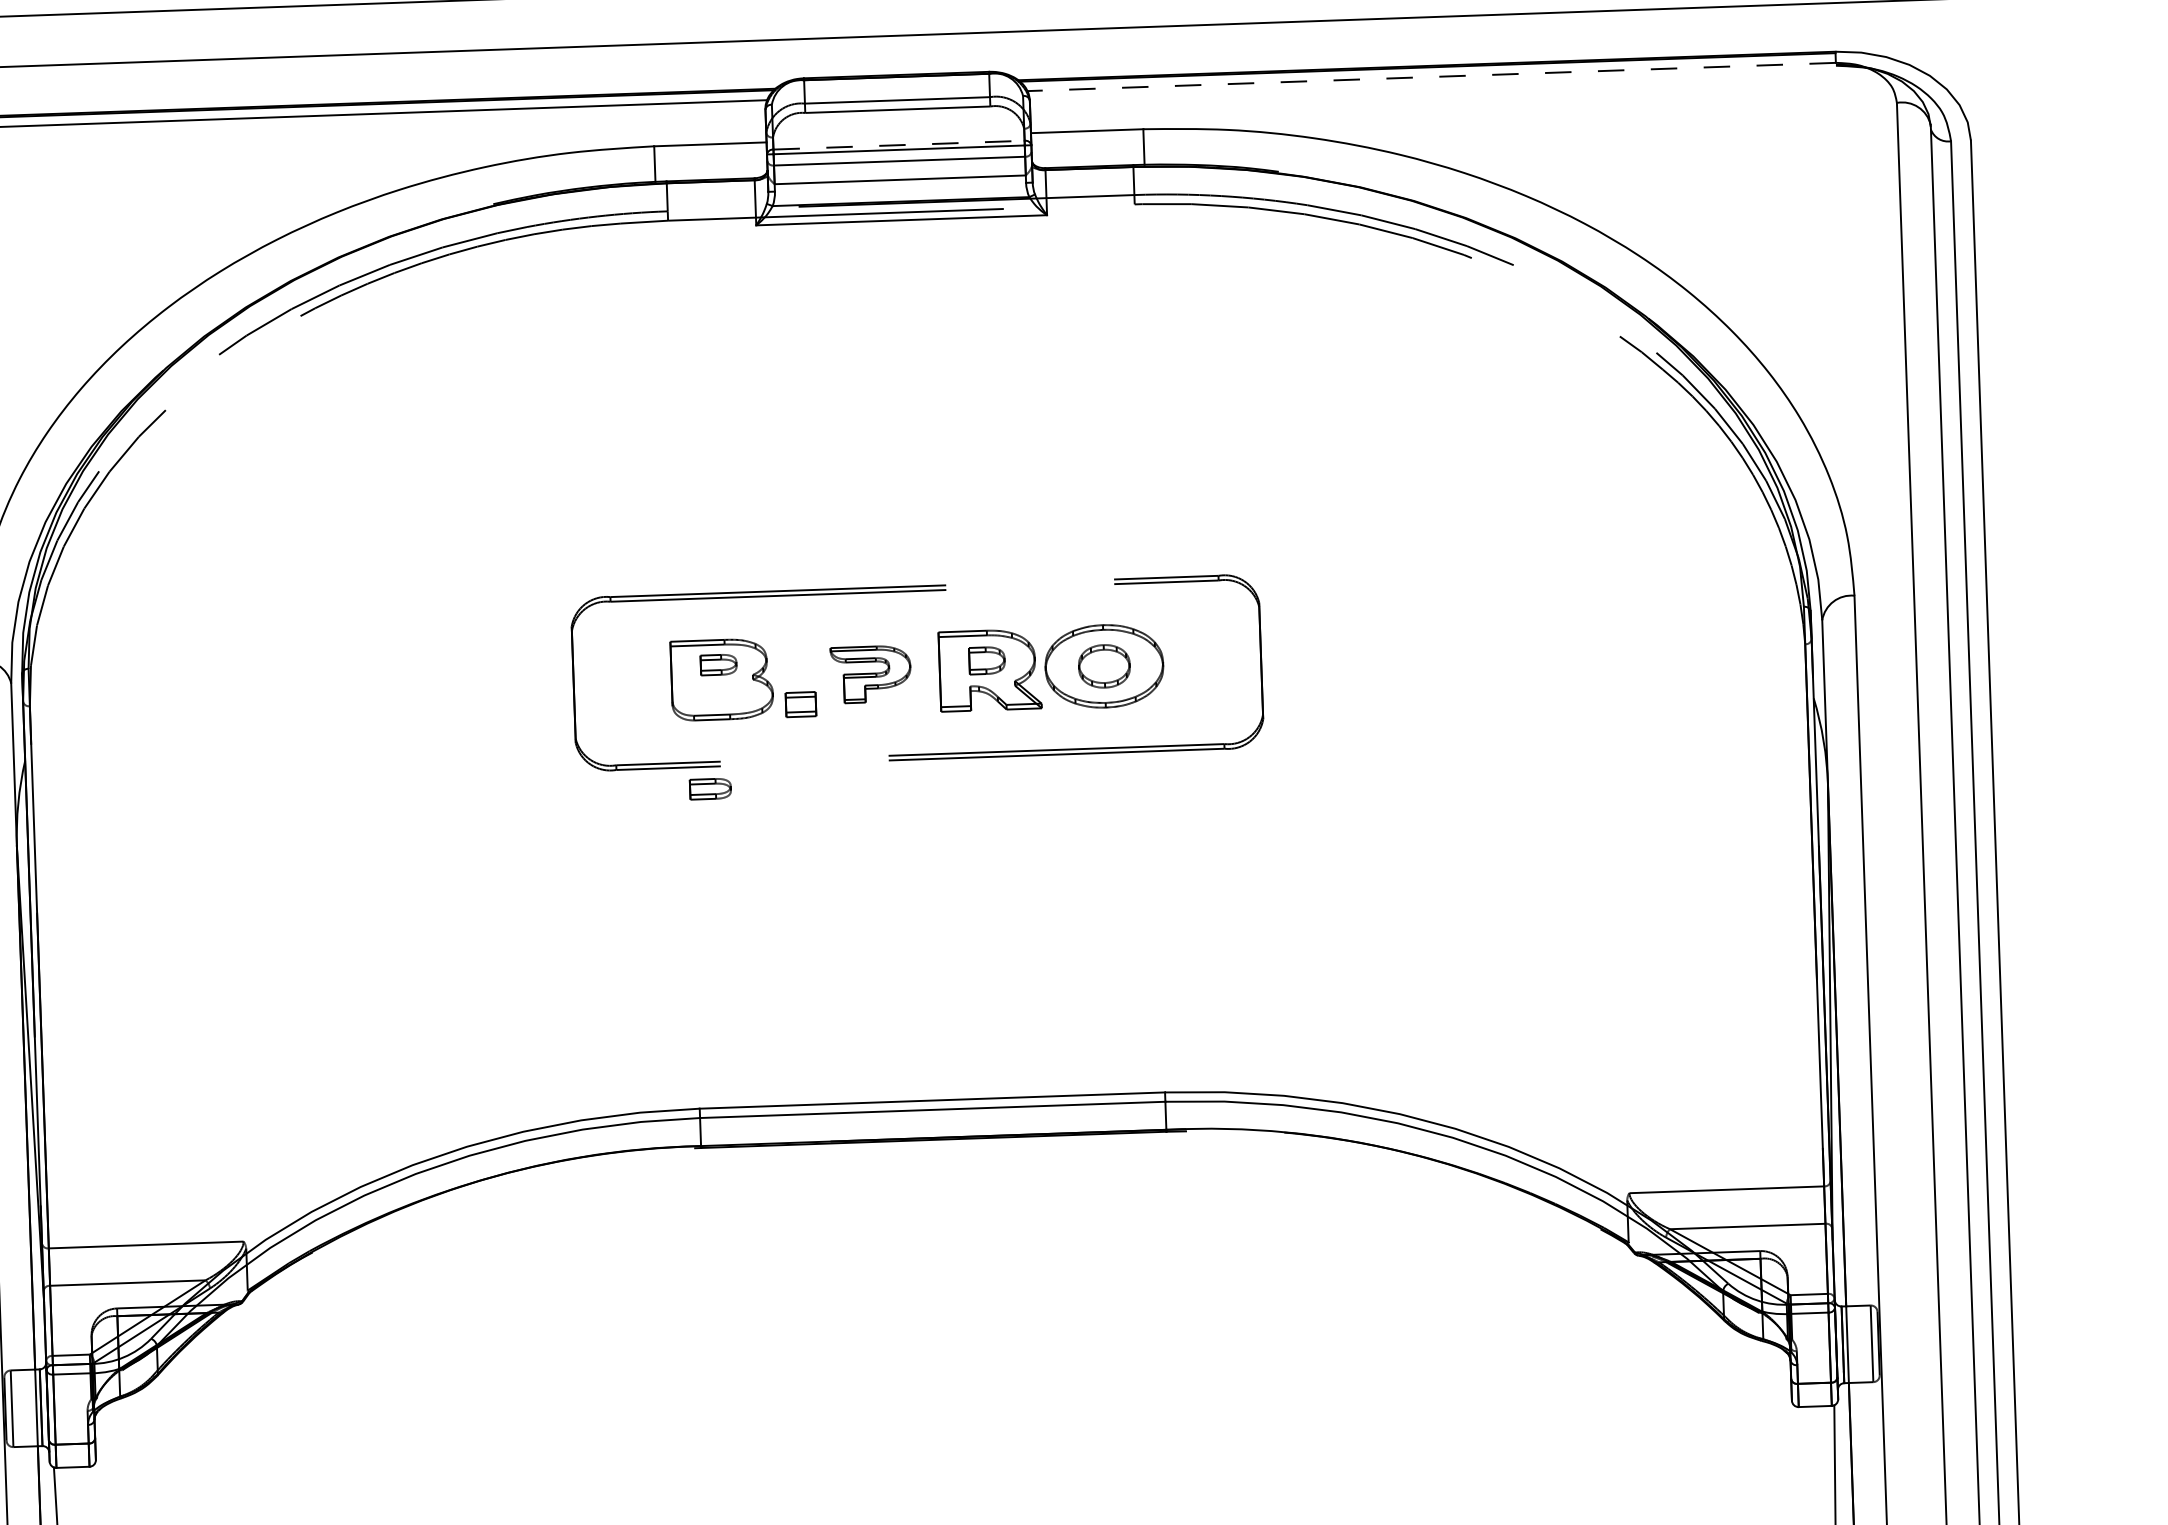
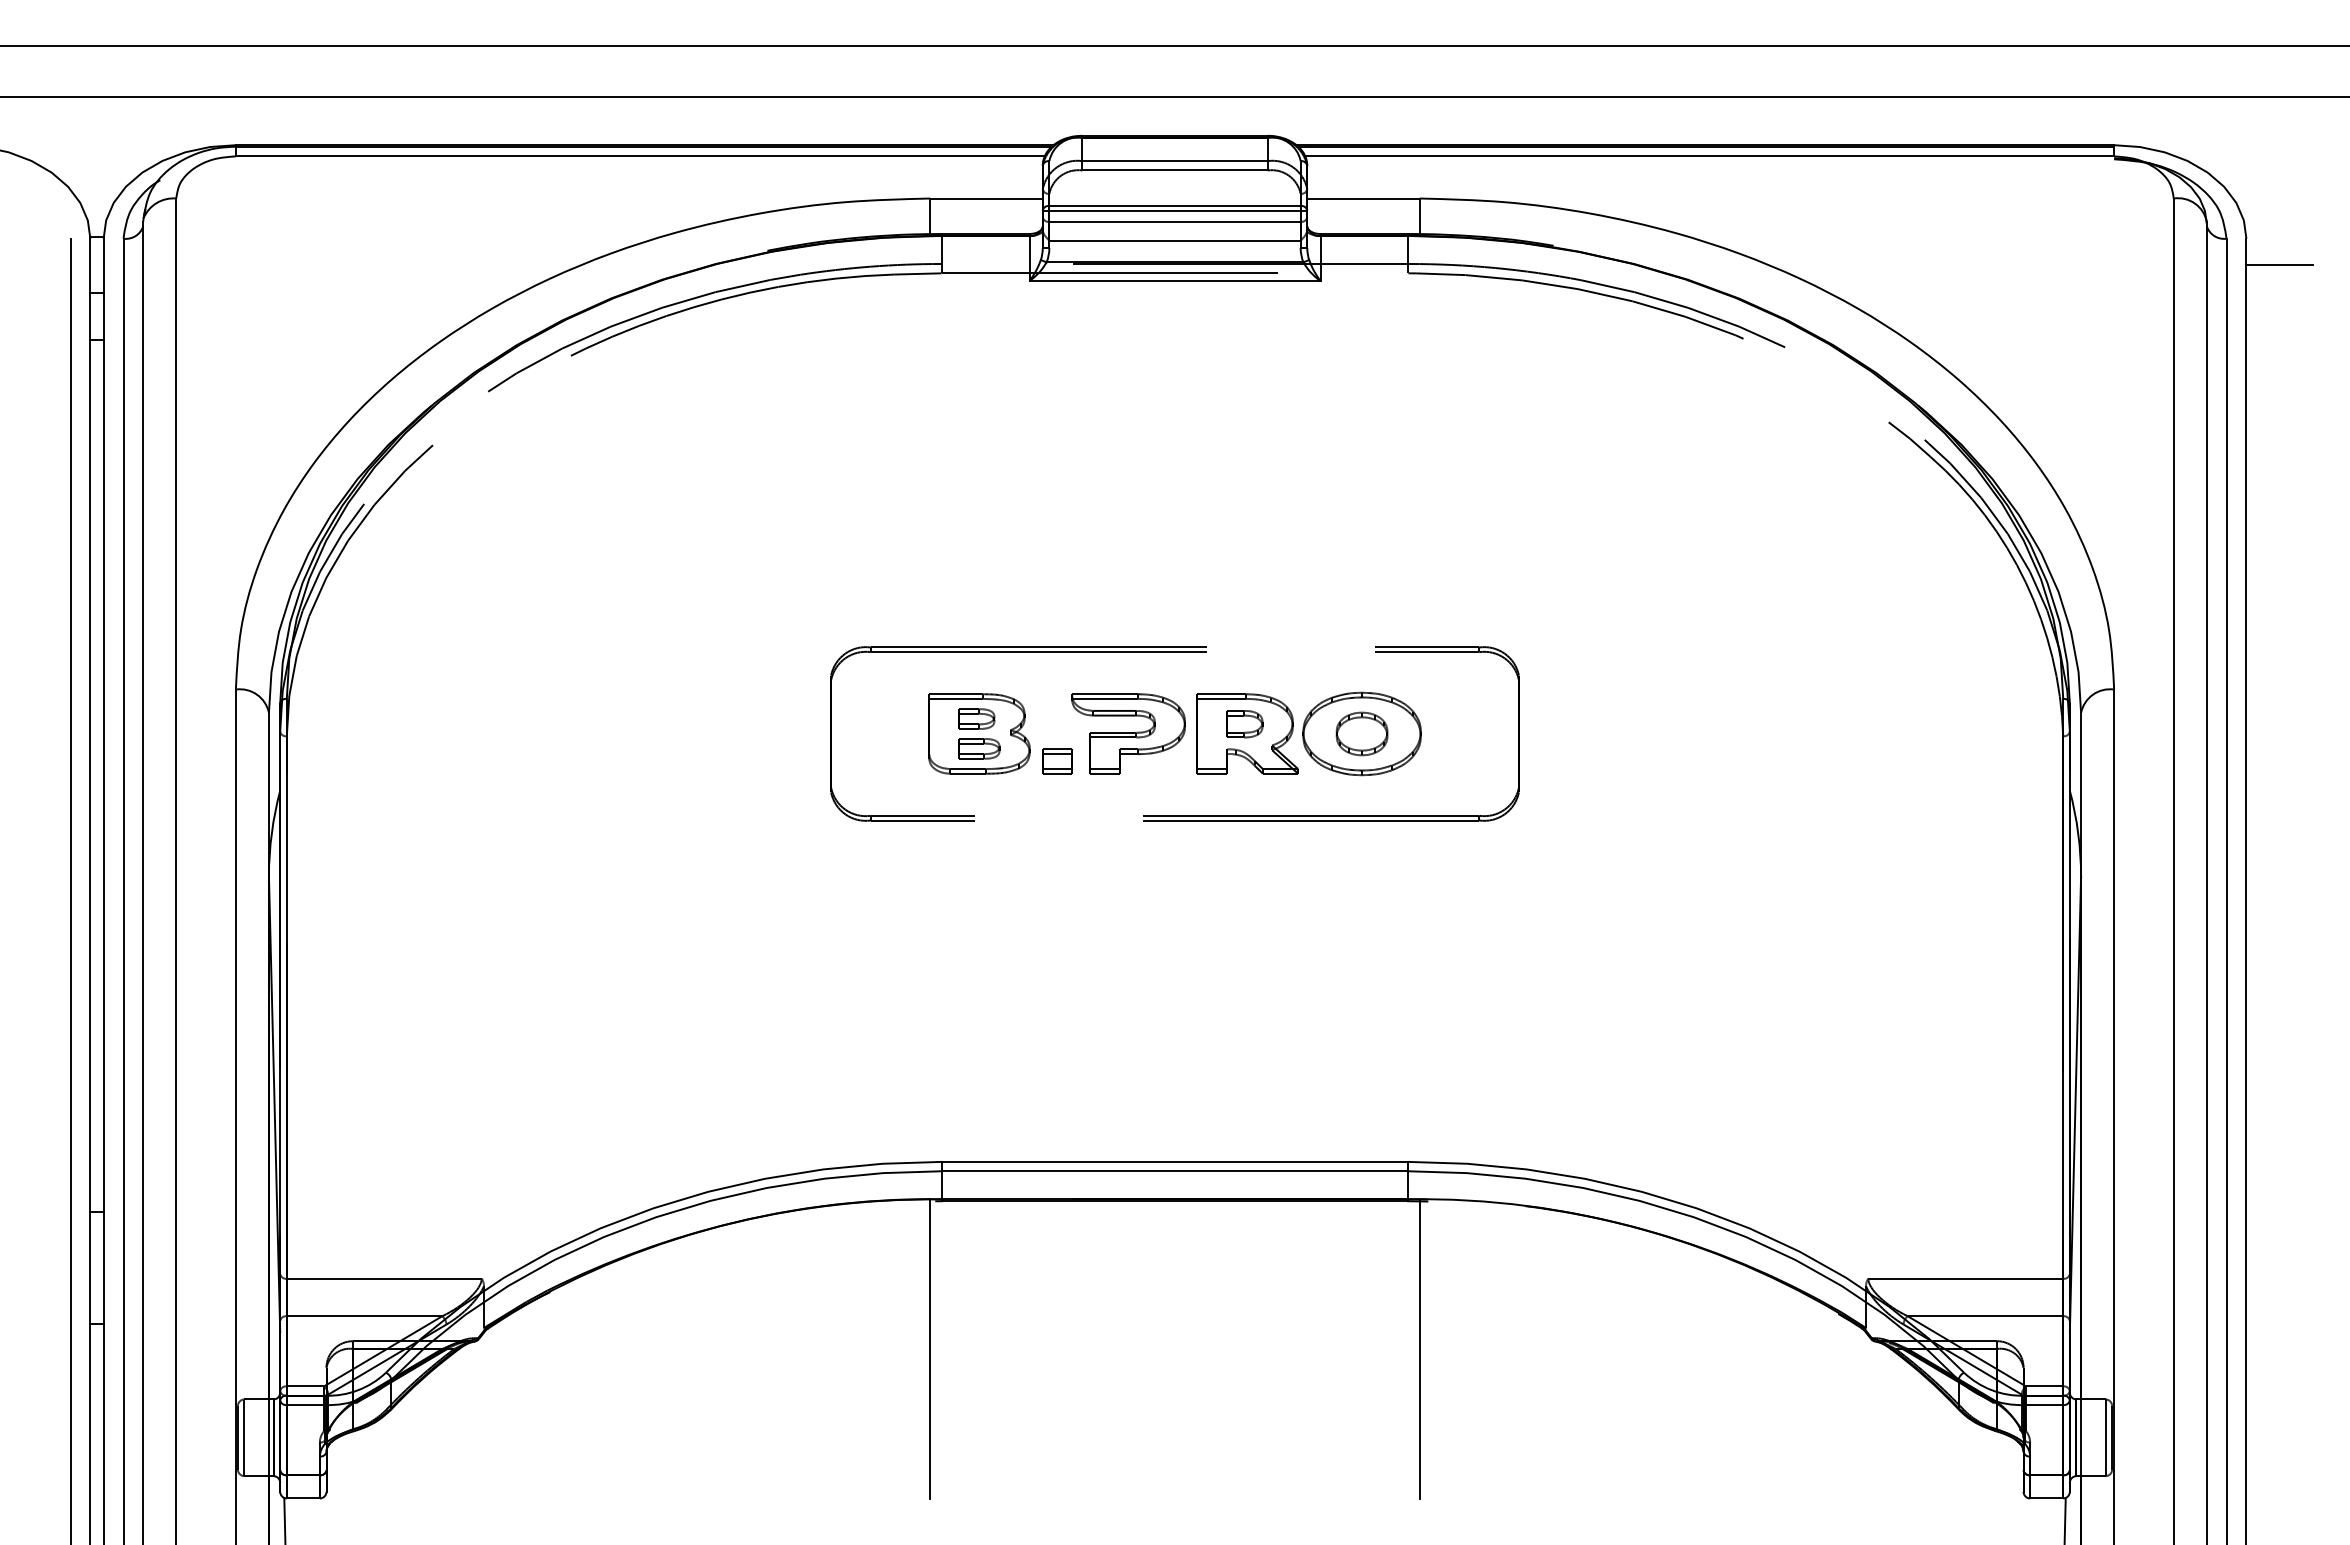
line: (1431, 77) -> (1709, 156), dashed -> solid
line: (899, 144) -> (1175, 205), dashed -> solid
line: (2004, 165) -> (2279, 264), added
part: (870, 674) -> (1128, 733), size x1.43
part: (710, 788) -> (979, 748), moved
line: (1183, 1280) -> (1419, 1350), added
line: (694, 1296) -> (930, 1349), added

